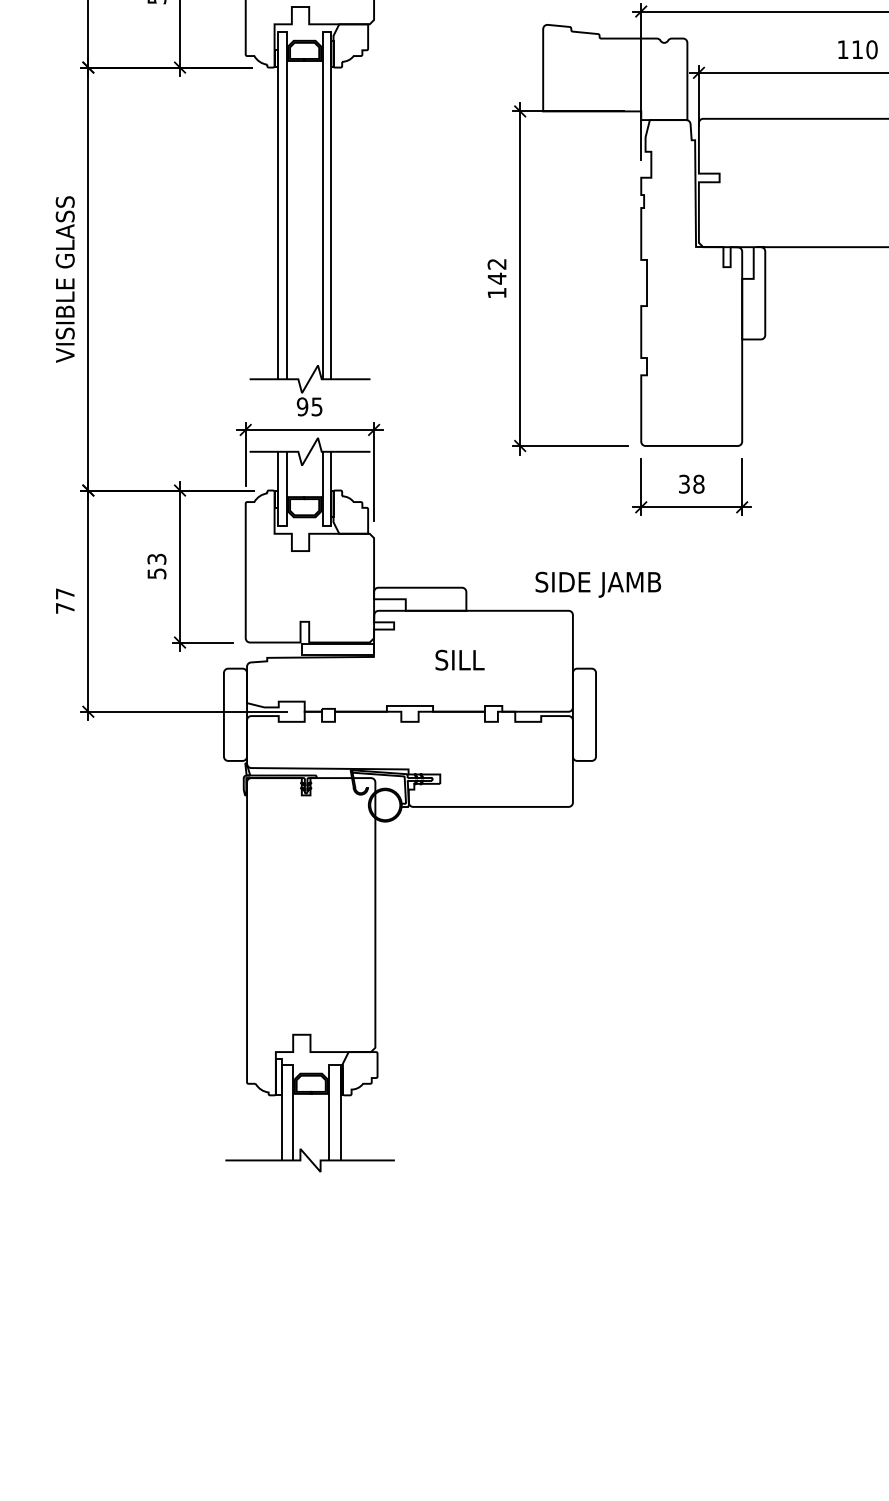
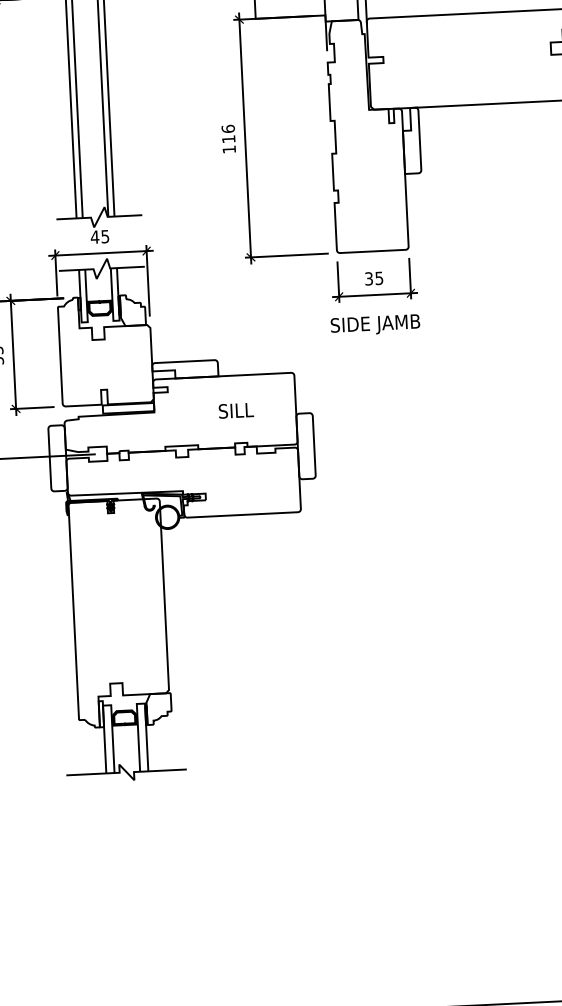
text: (496, 271) -> (228, 134), 142 -> 116
text: (302, 406) -> (94, 236), 95 -> 45
text: (698, 483) -> (379, 277), 38 -> 35
text: (598, 584) -> (375, 325), moved
text: (459, 659) -> (235, 410), moved

